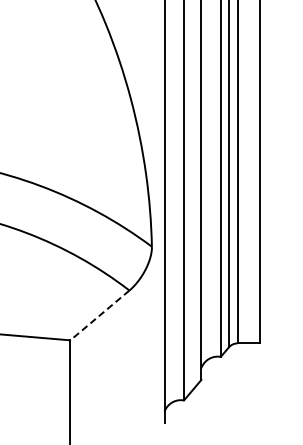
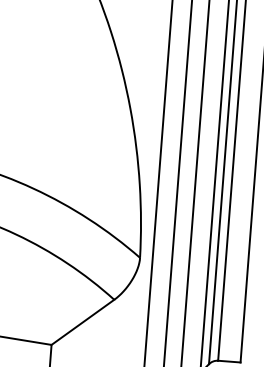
line: (99, 315) -> (82, 322), dashed -> solid

